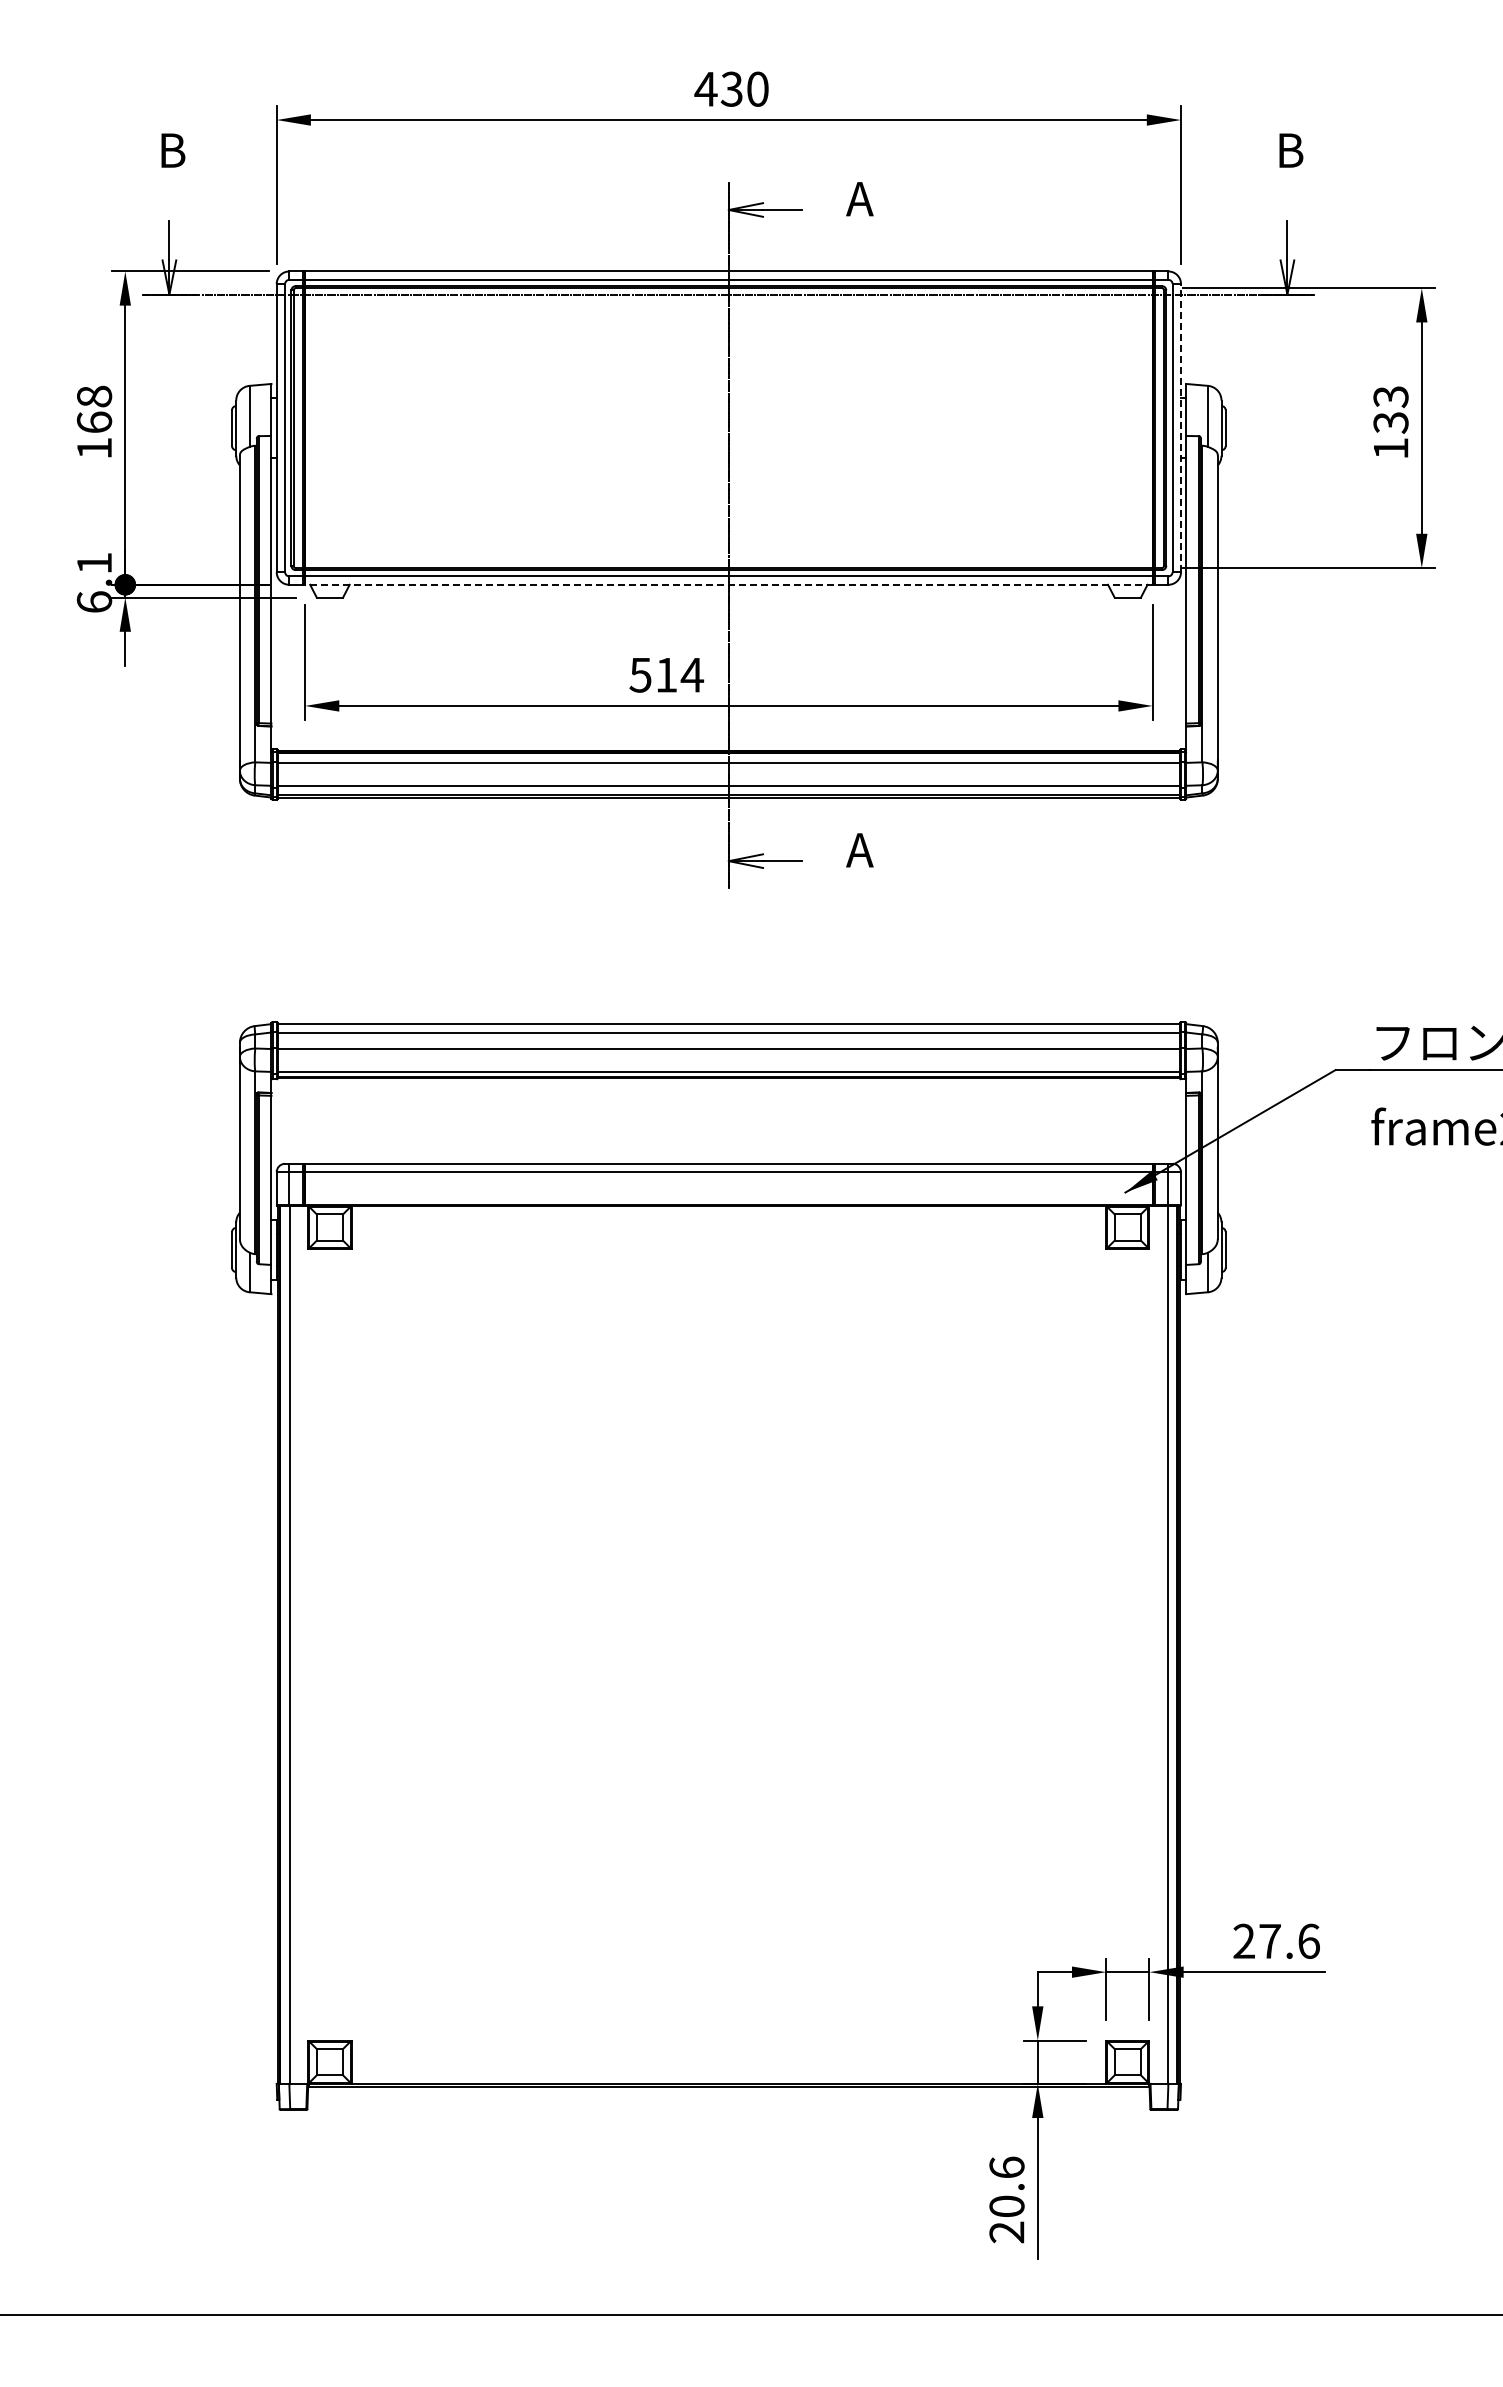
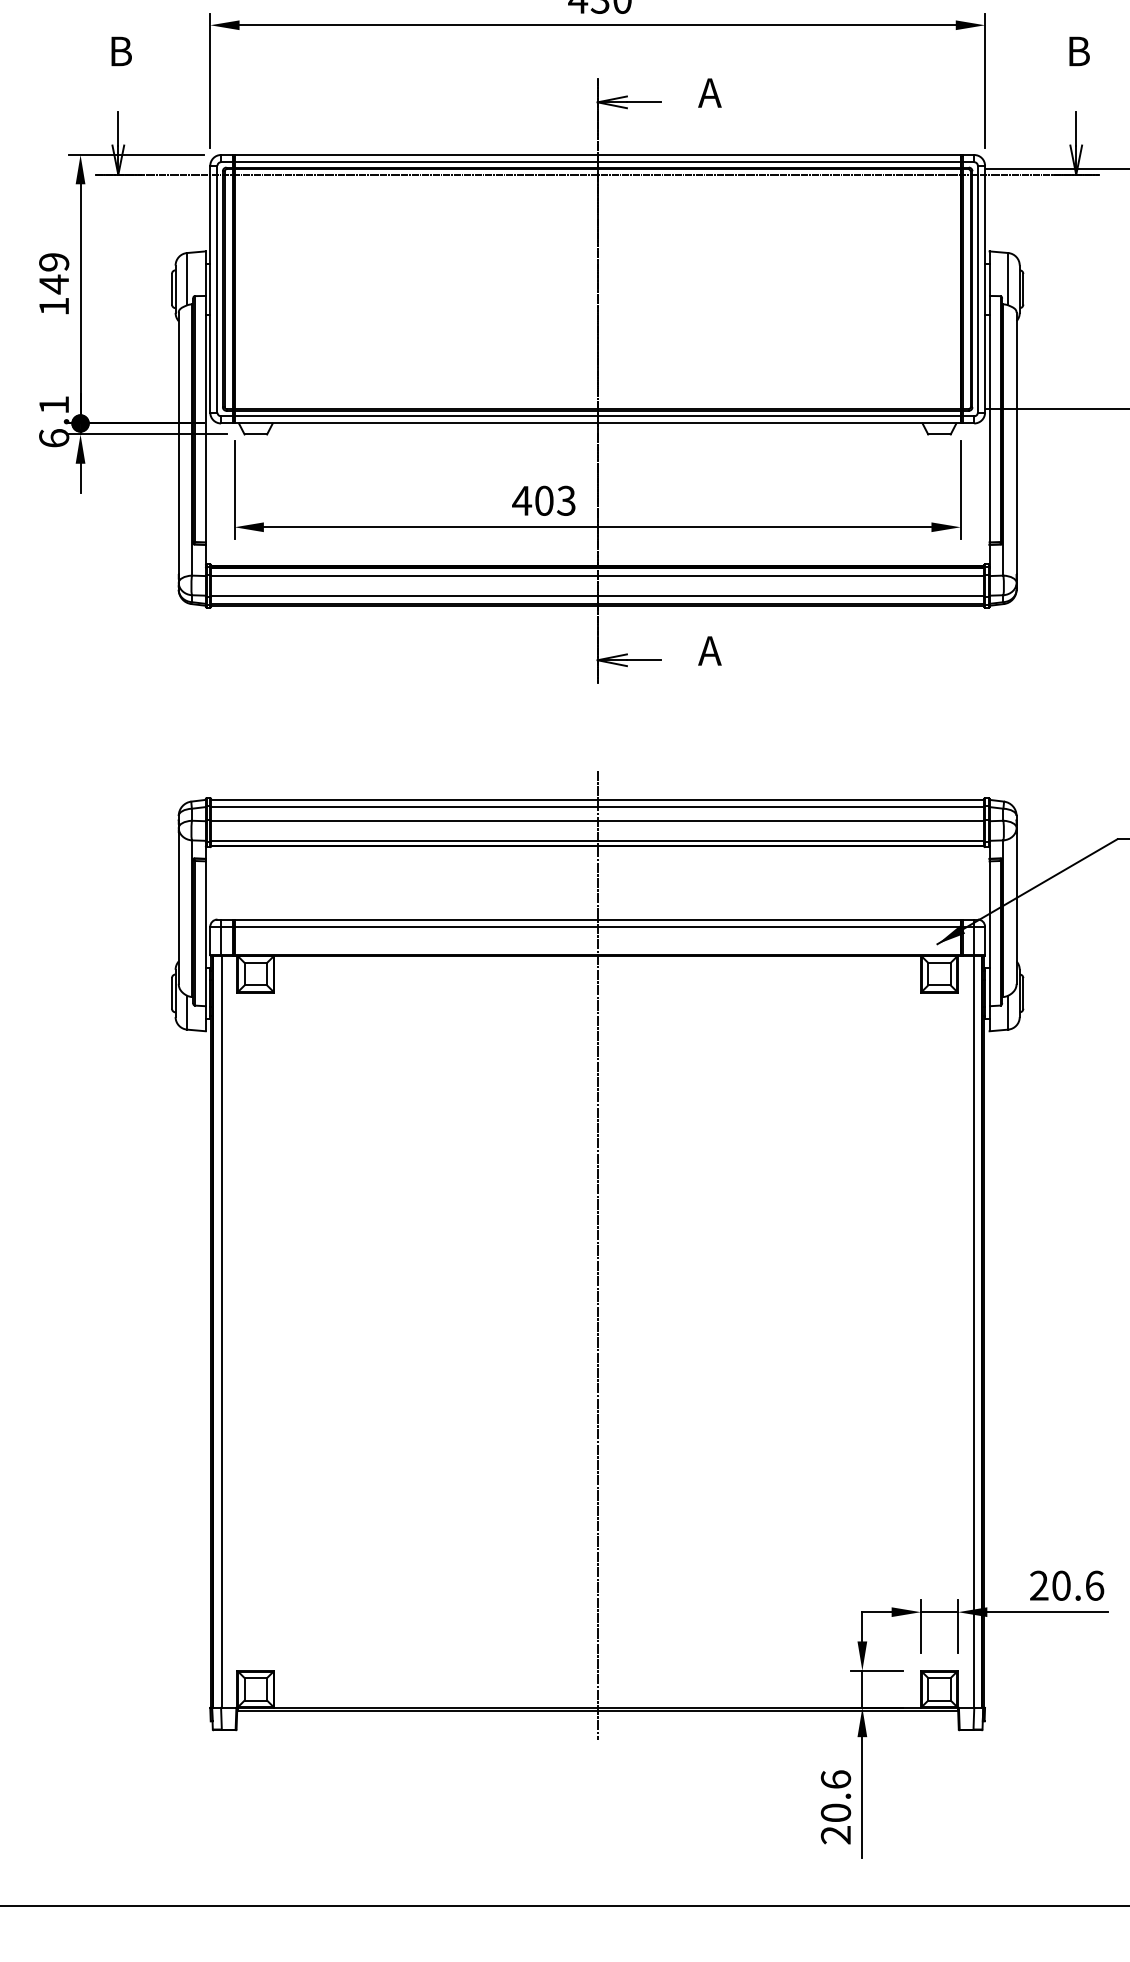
text: (94, 409) -> (54, 273), 168 -> 149
line: (1181, 427) -> (985, 288), dashed -> solid
line: (728, 584) -> (597, 423), dashed -> solid
text: (666, 674) -> (544, 500), 514 -> 403
line: (728, 1555) -> (597, 1255), added
text: (1269, 1940) -> (1060, 1585), 27.6 -> 20.6

